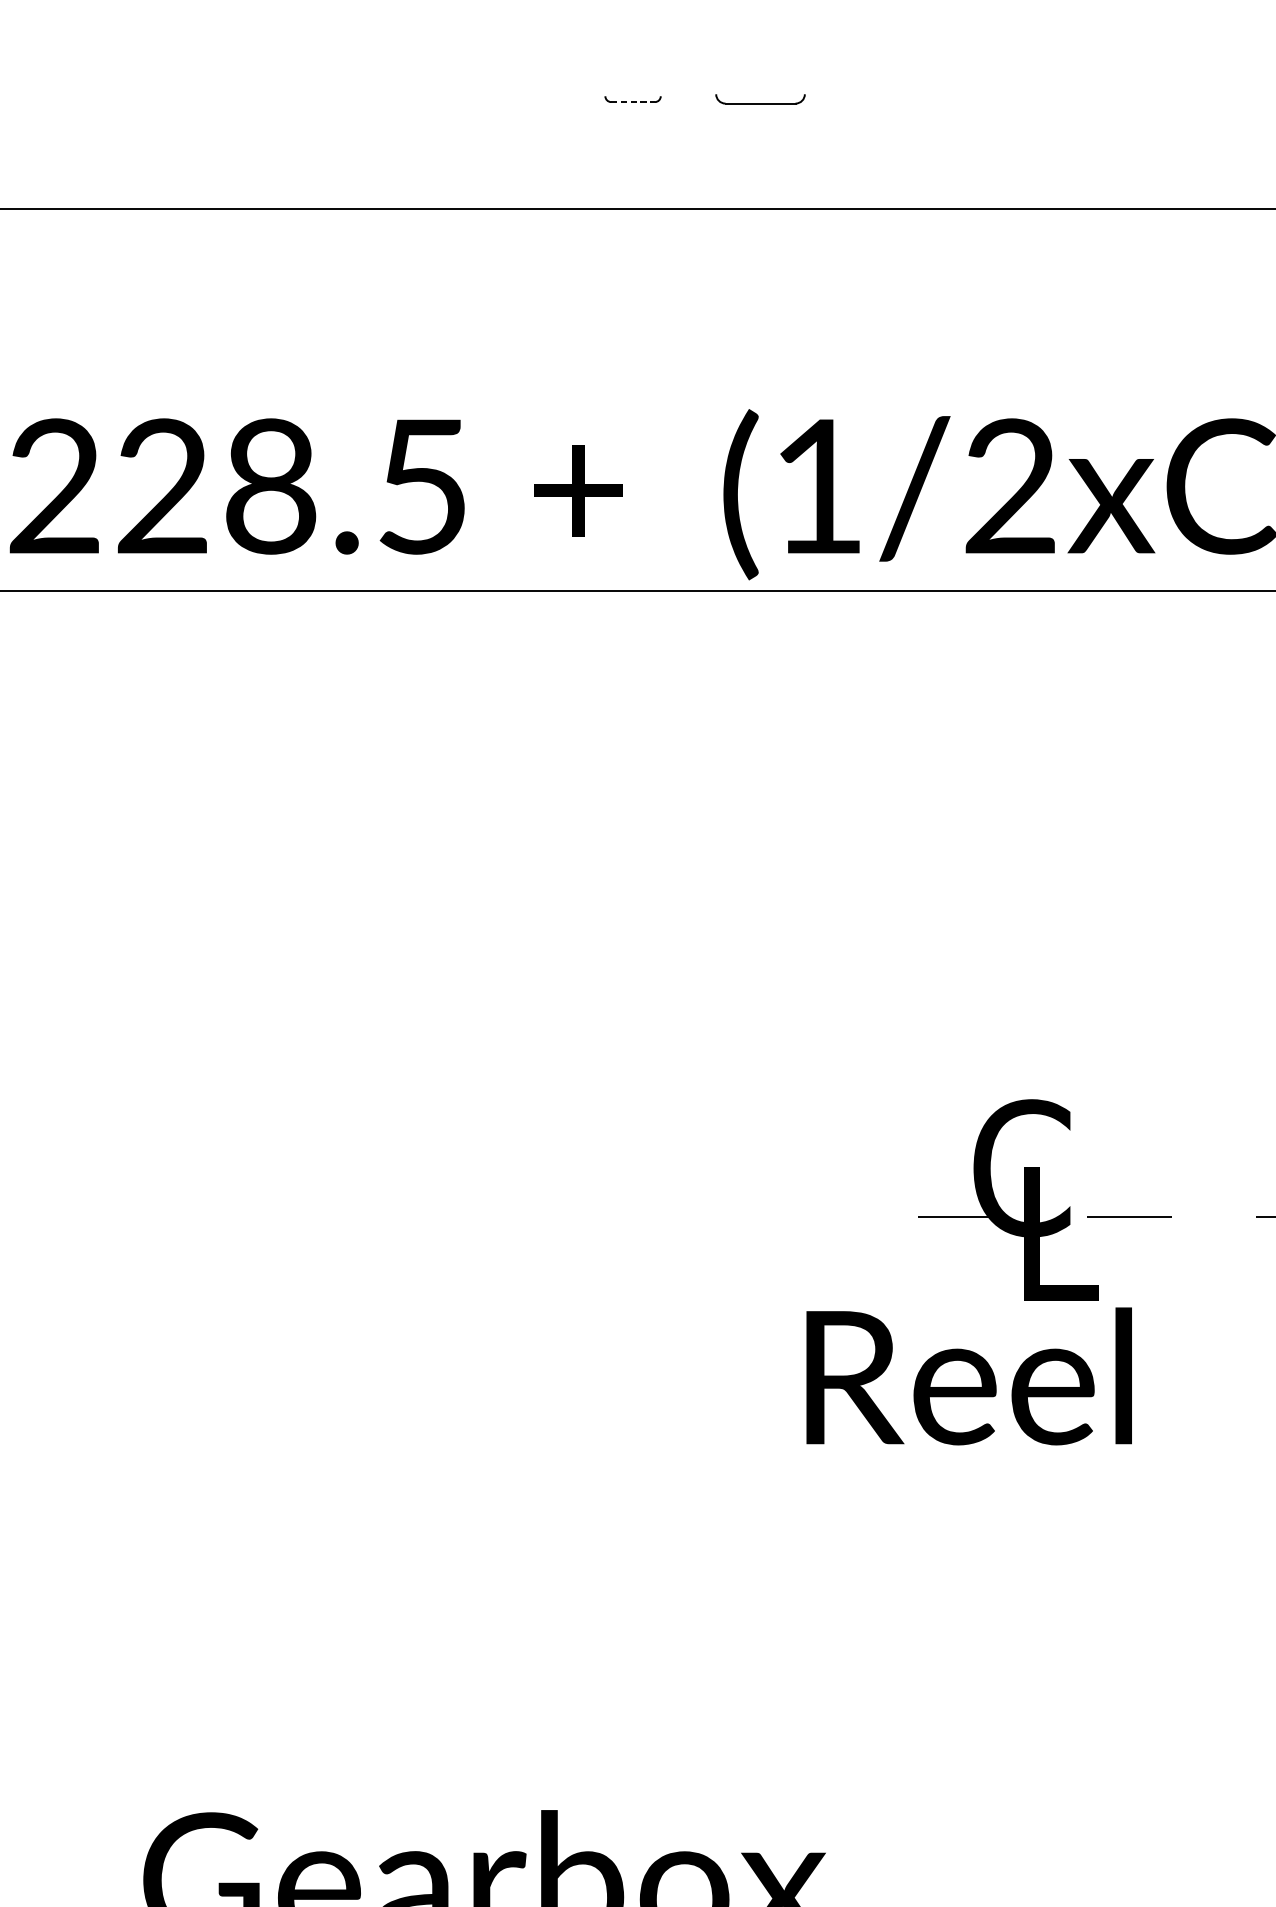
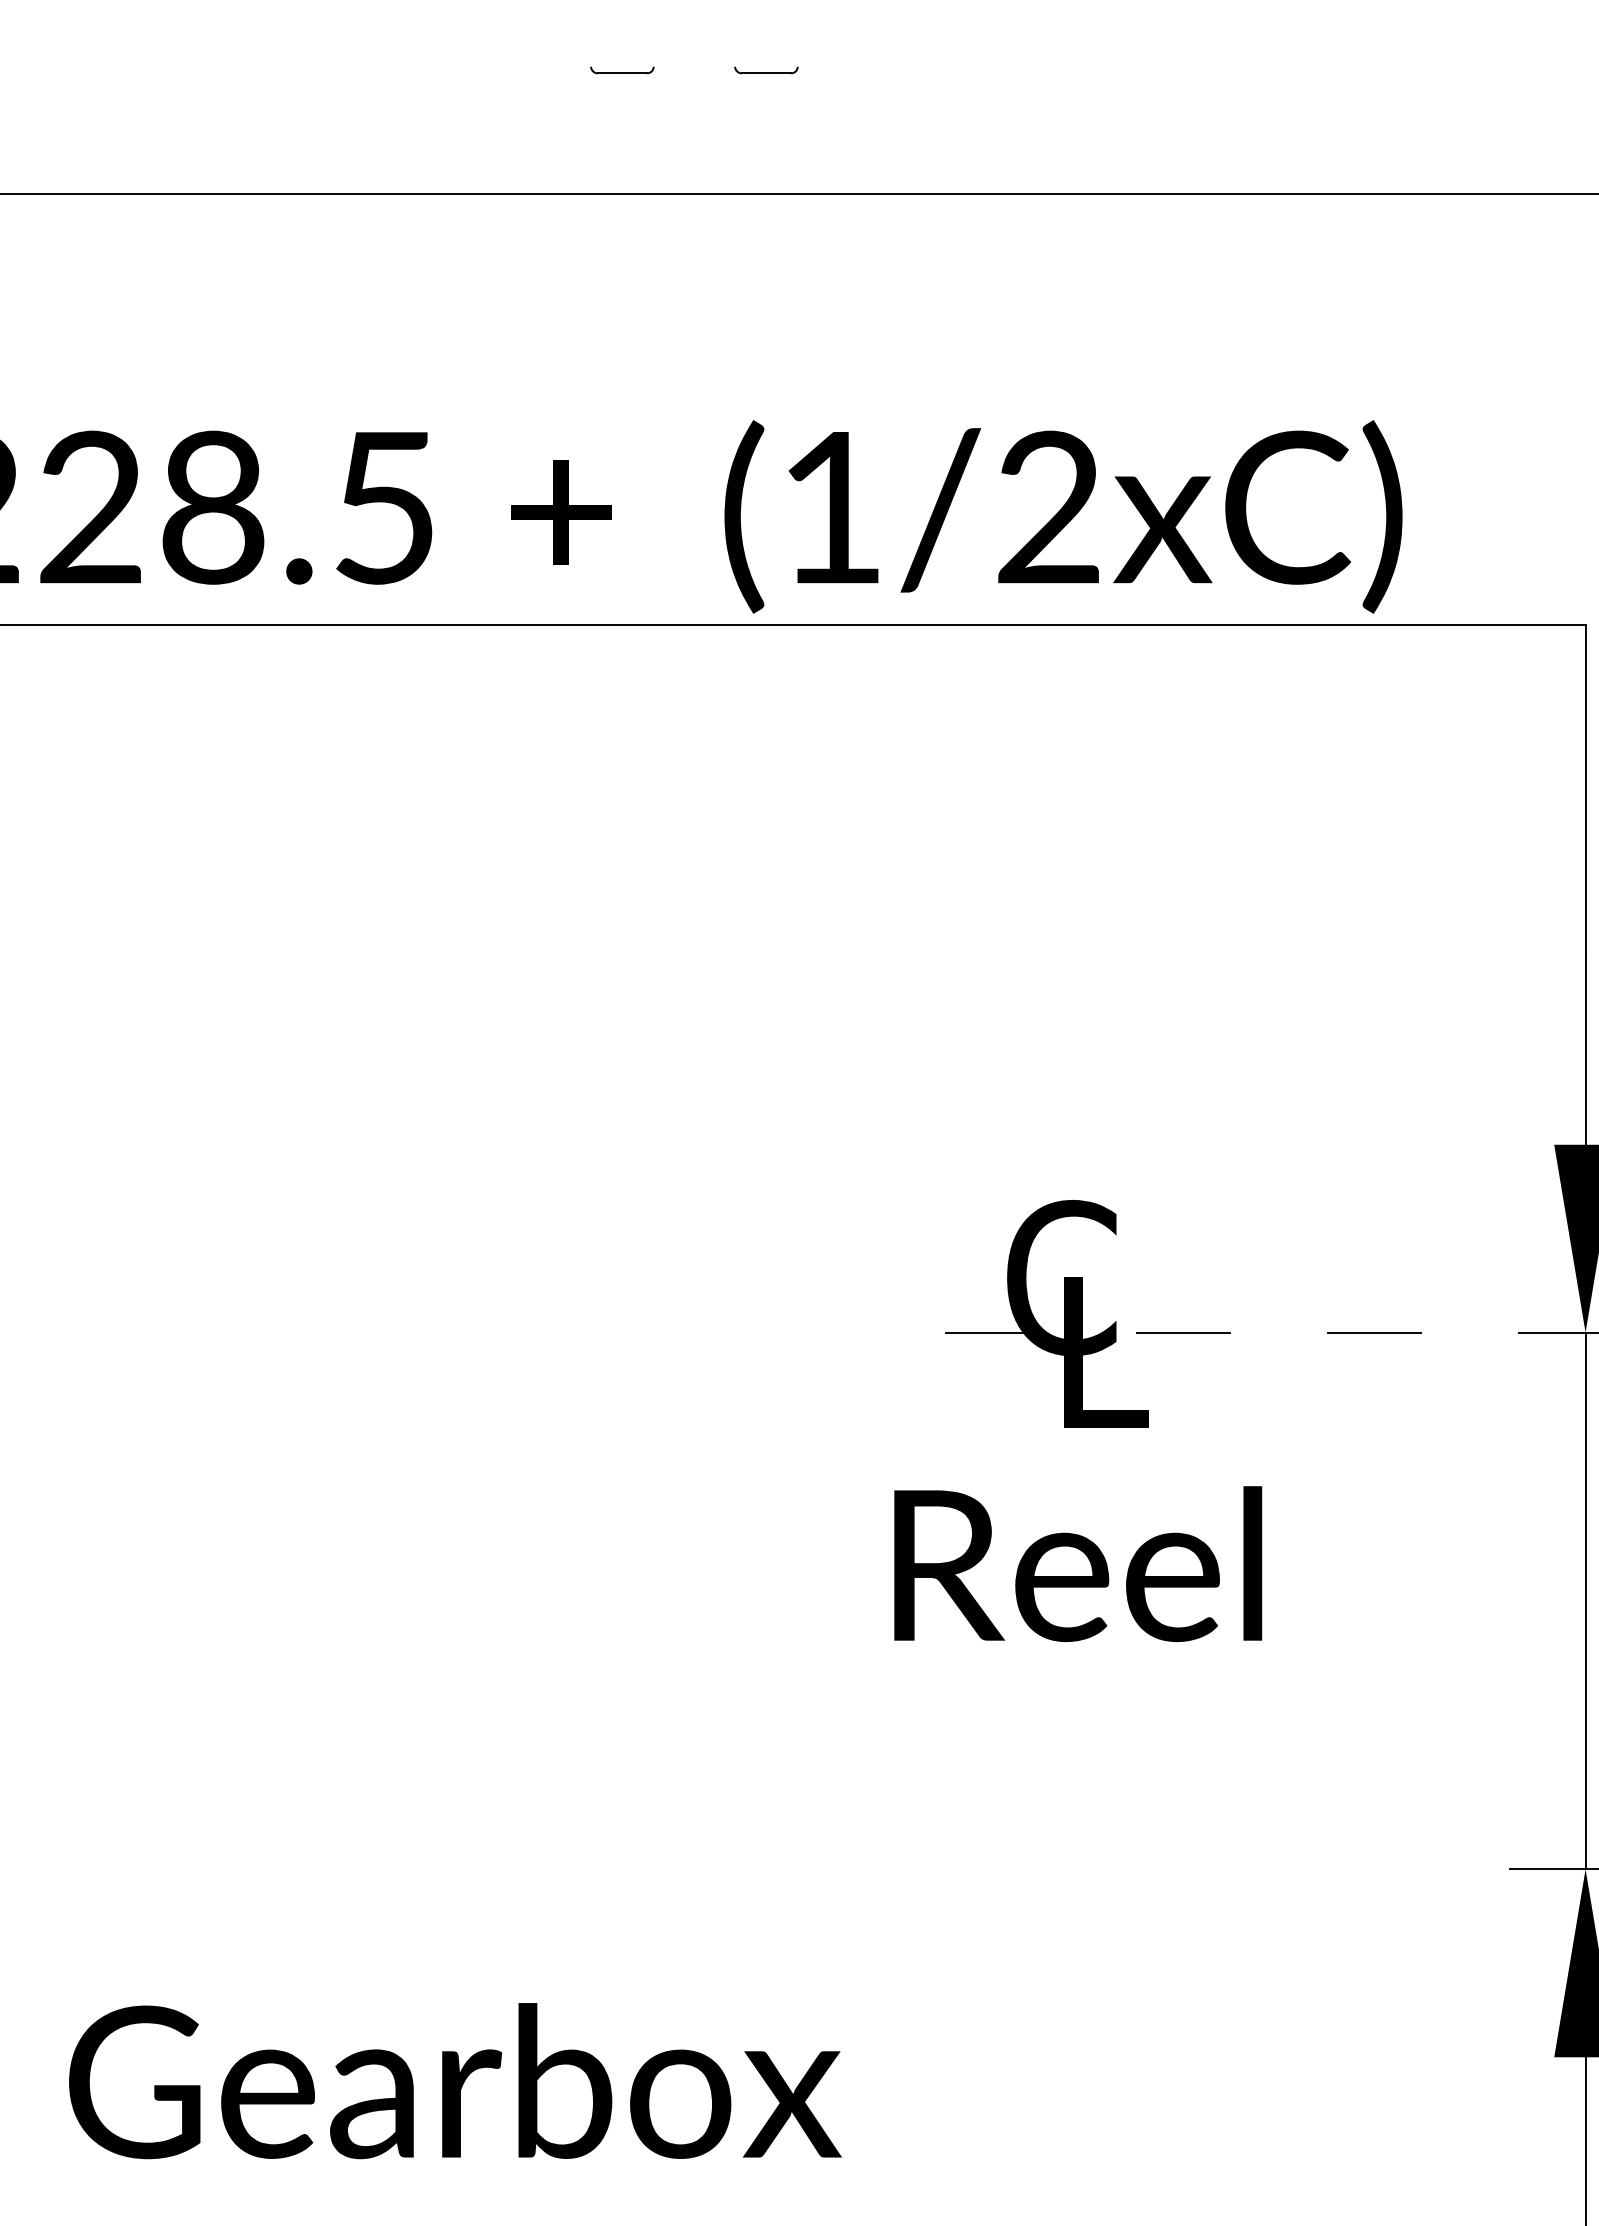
part: (760, 99) -> (766, 70), size x0.62
line: (633, 102) -> (622, 73), dashed -> solid
text: (969, 1376) -> (1078, 1564), moved

